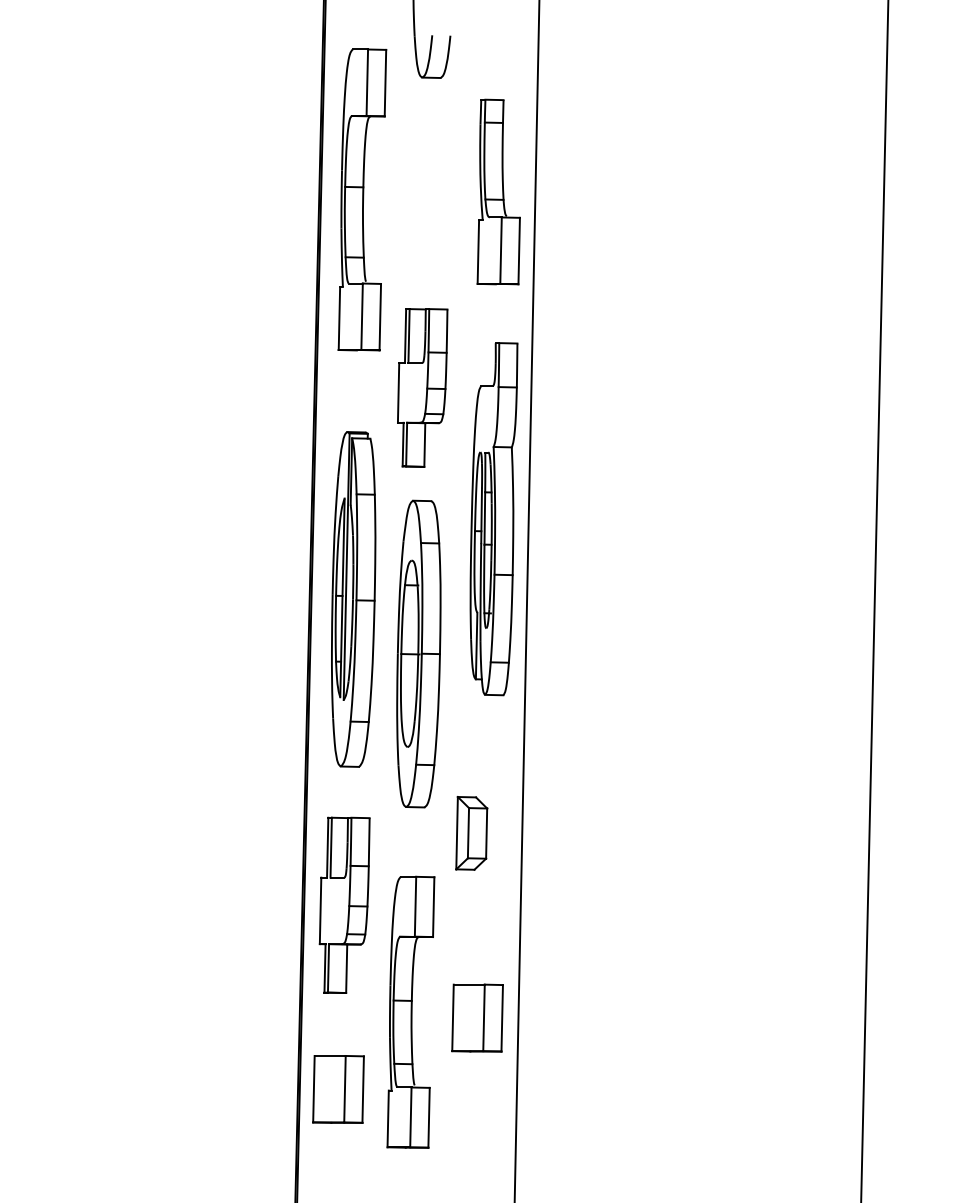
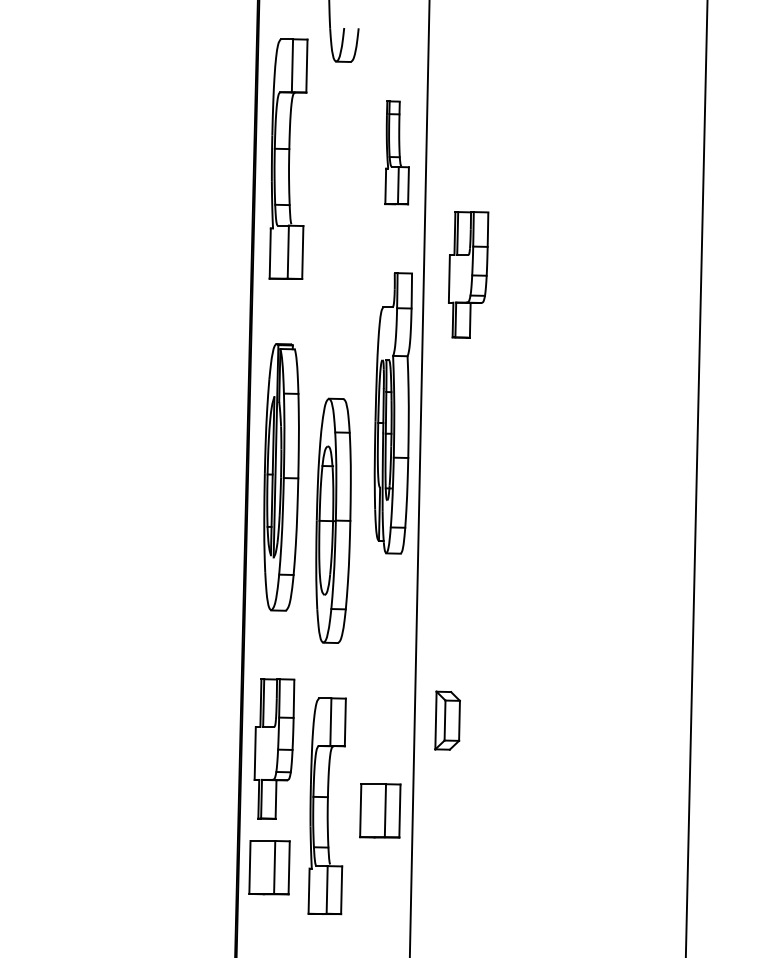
part: (497, 191) -> (396, 152), size x0.7
part: (422, 387) -> (468, 274), moved
part: (471, 833) -> (447, 720), moved
part: (344, 904) -> (274, 748), moved

